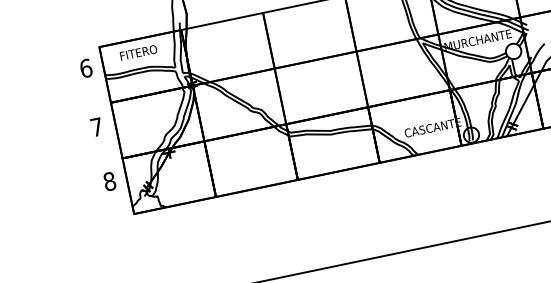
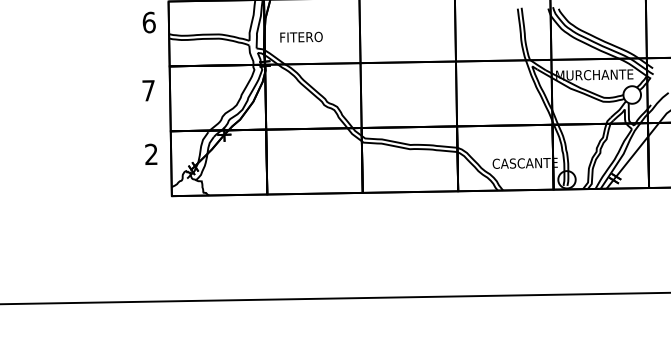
text: (138, 52) -> (301, 36), moved
text: (109, 181) -> (151, 154), 8 -> 2

